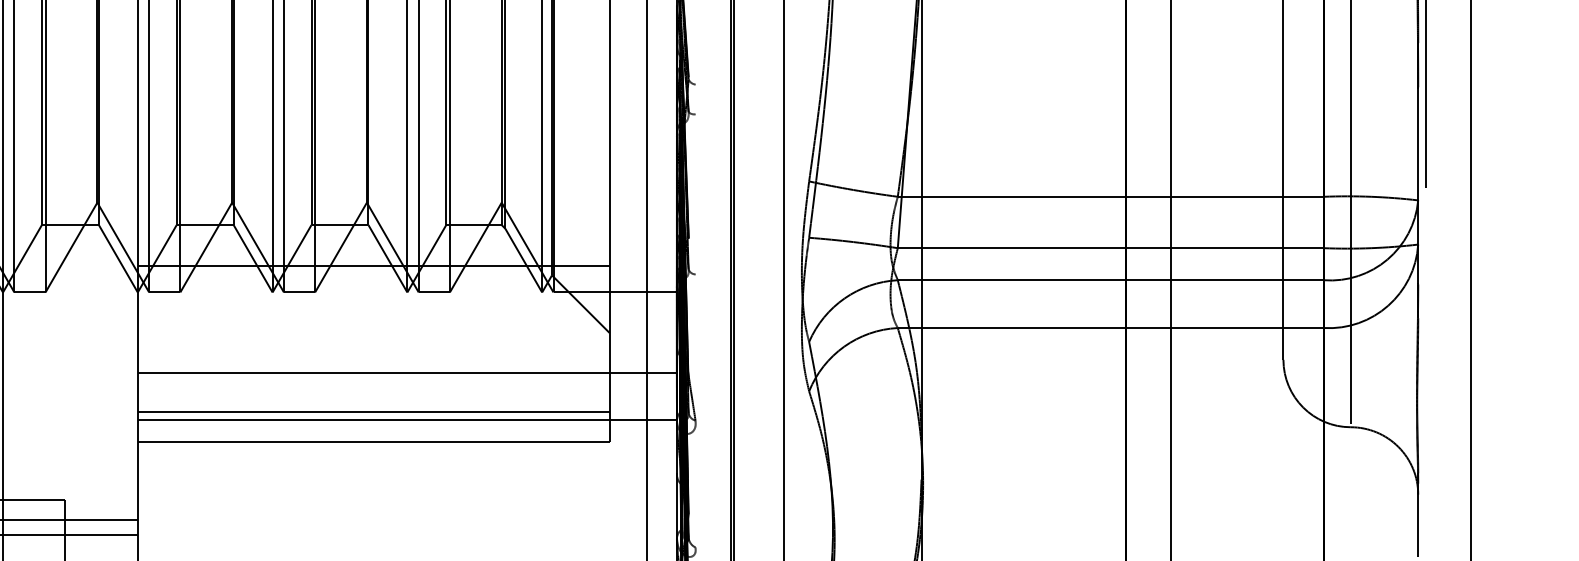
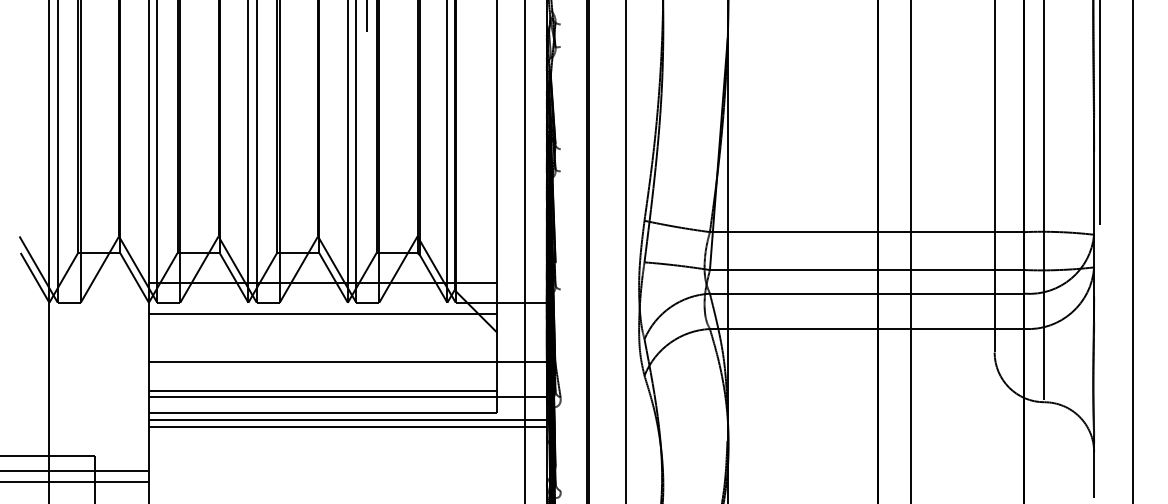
line: (372, 307) -> (322, 313), added
line: (406, 450) -> (347, 419), added
line: (406, 461) -> (347, 427), added

